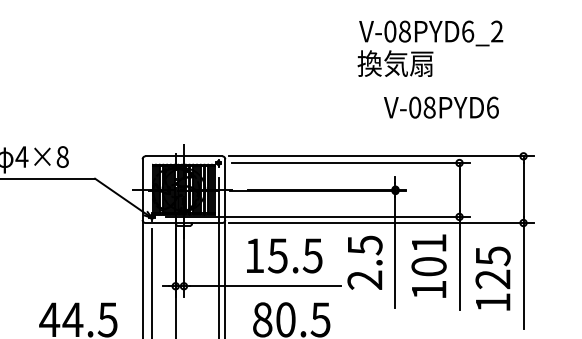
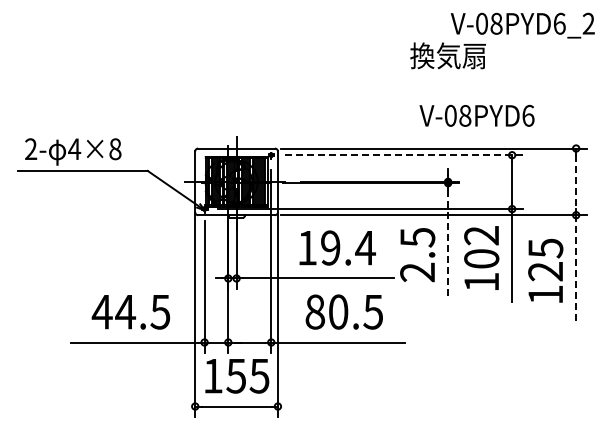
text: (430, 33) -> (522, 25), moved
text: (440, 107) -> (476, 115), moved
line: (351, 163) -> (404, 155), solid -> dashed
line: (523, 189) -> (576, 181), solid -> dashed
text: (428, 243) -> (481, 235), 101 -> 102
line: (395, 253) -> (448, 245), solid -> dashed
text: (294, 255) -> (347, 247), 15.5 -> 19.4
line: (523, 276) -> (576, 268), solid -> dashed

